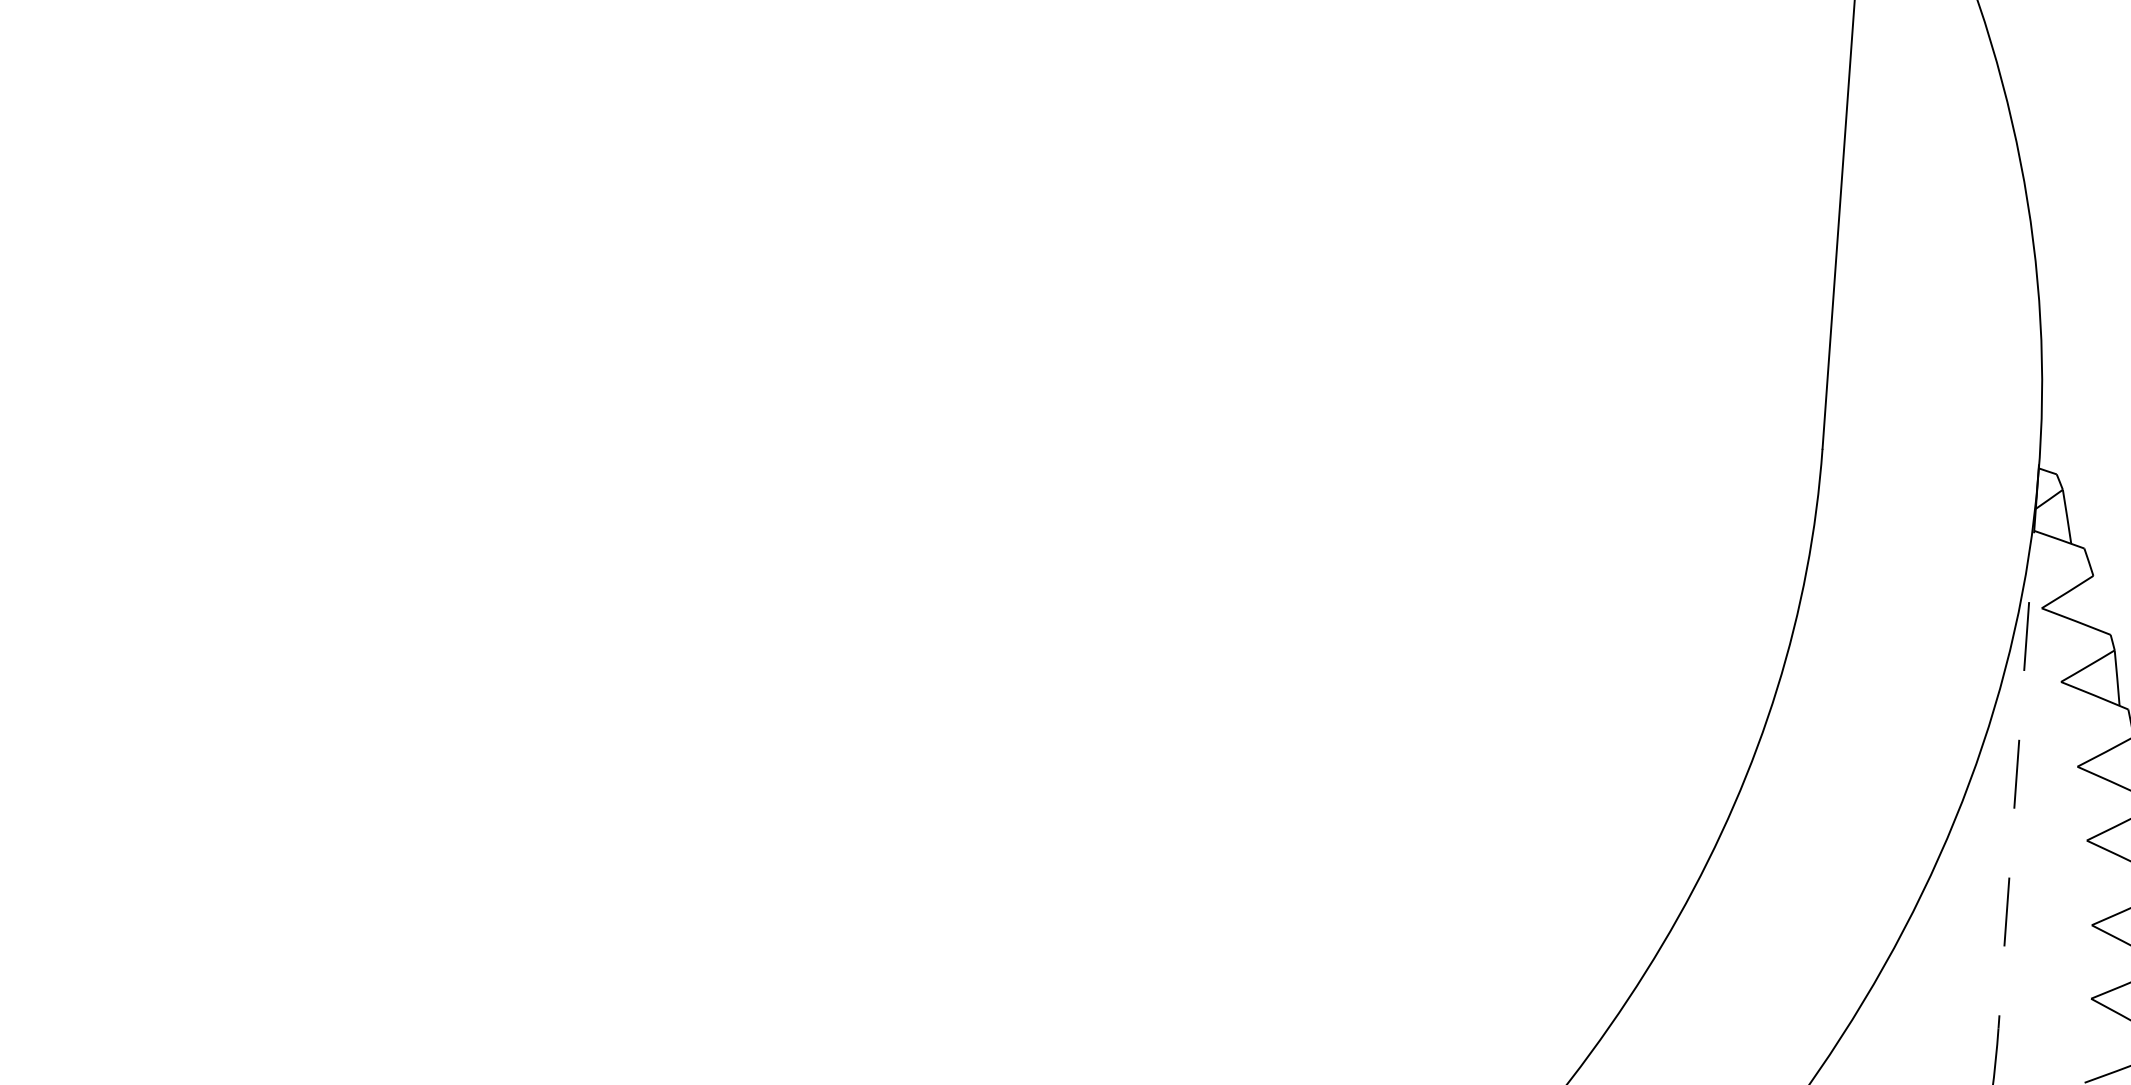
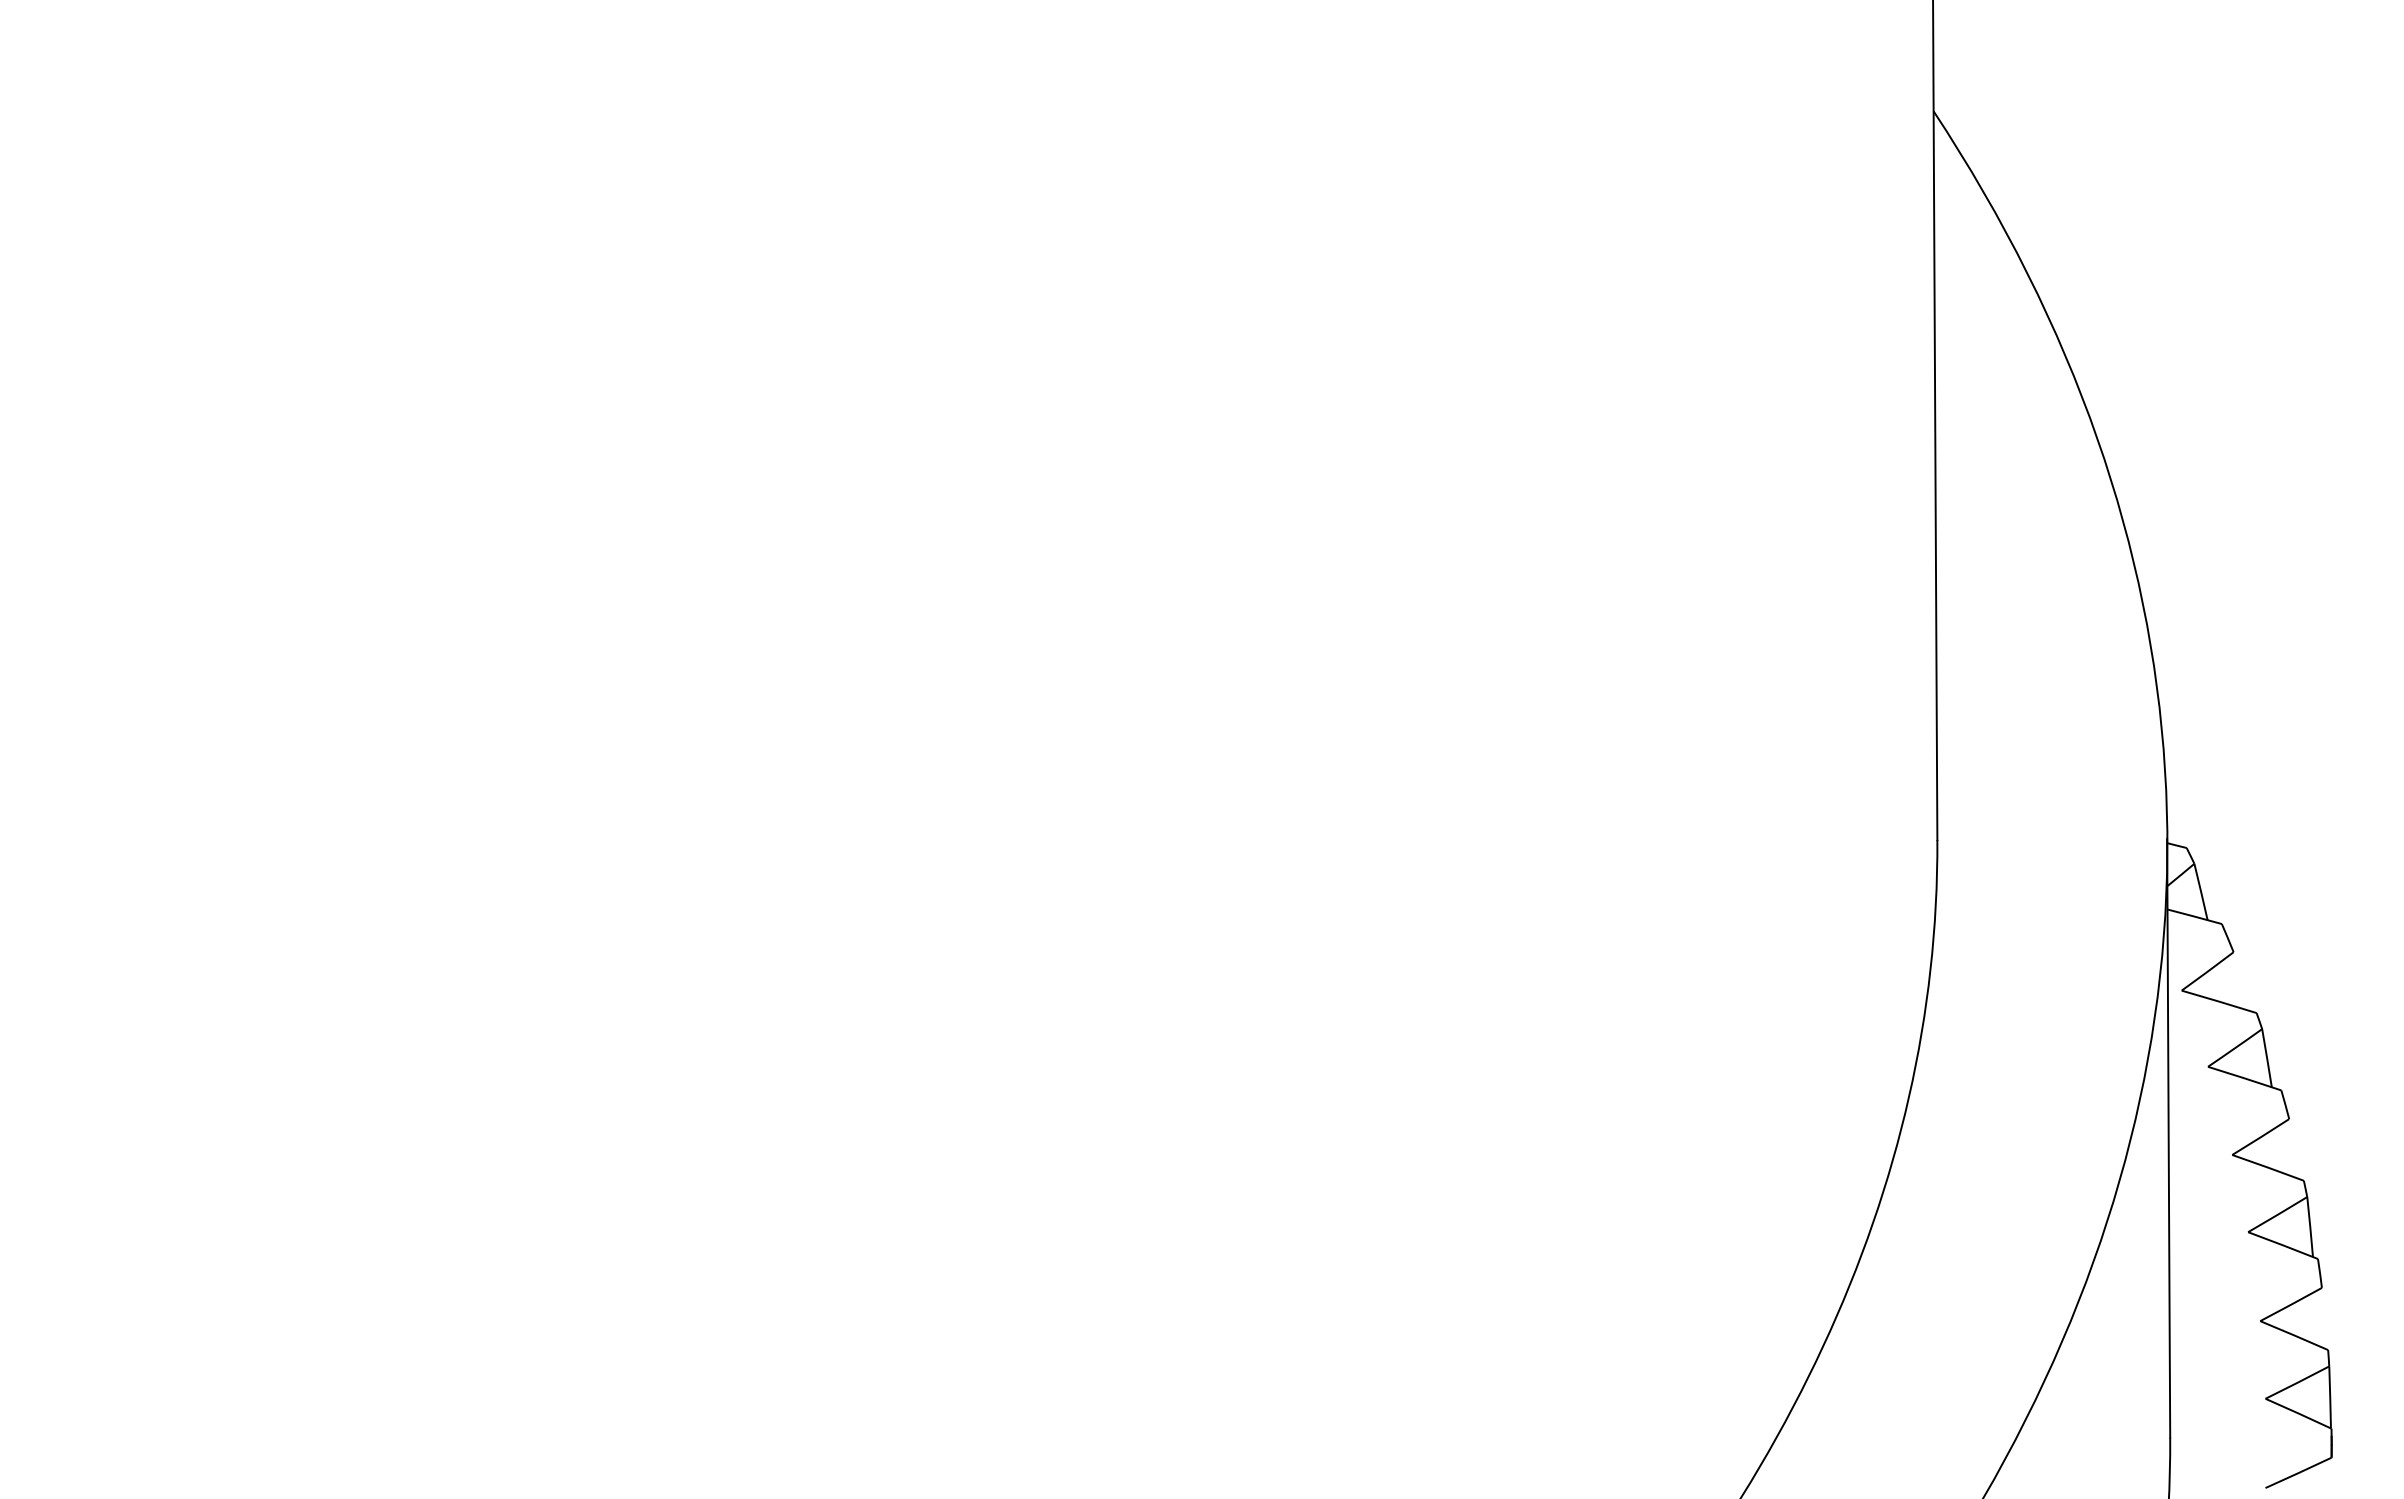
line: (2018, 746) -> (2168, 1138), dashed -> solid

